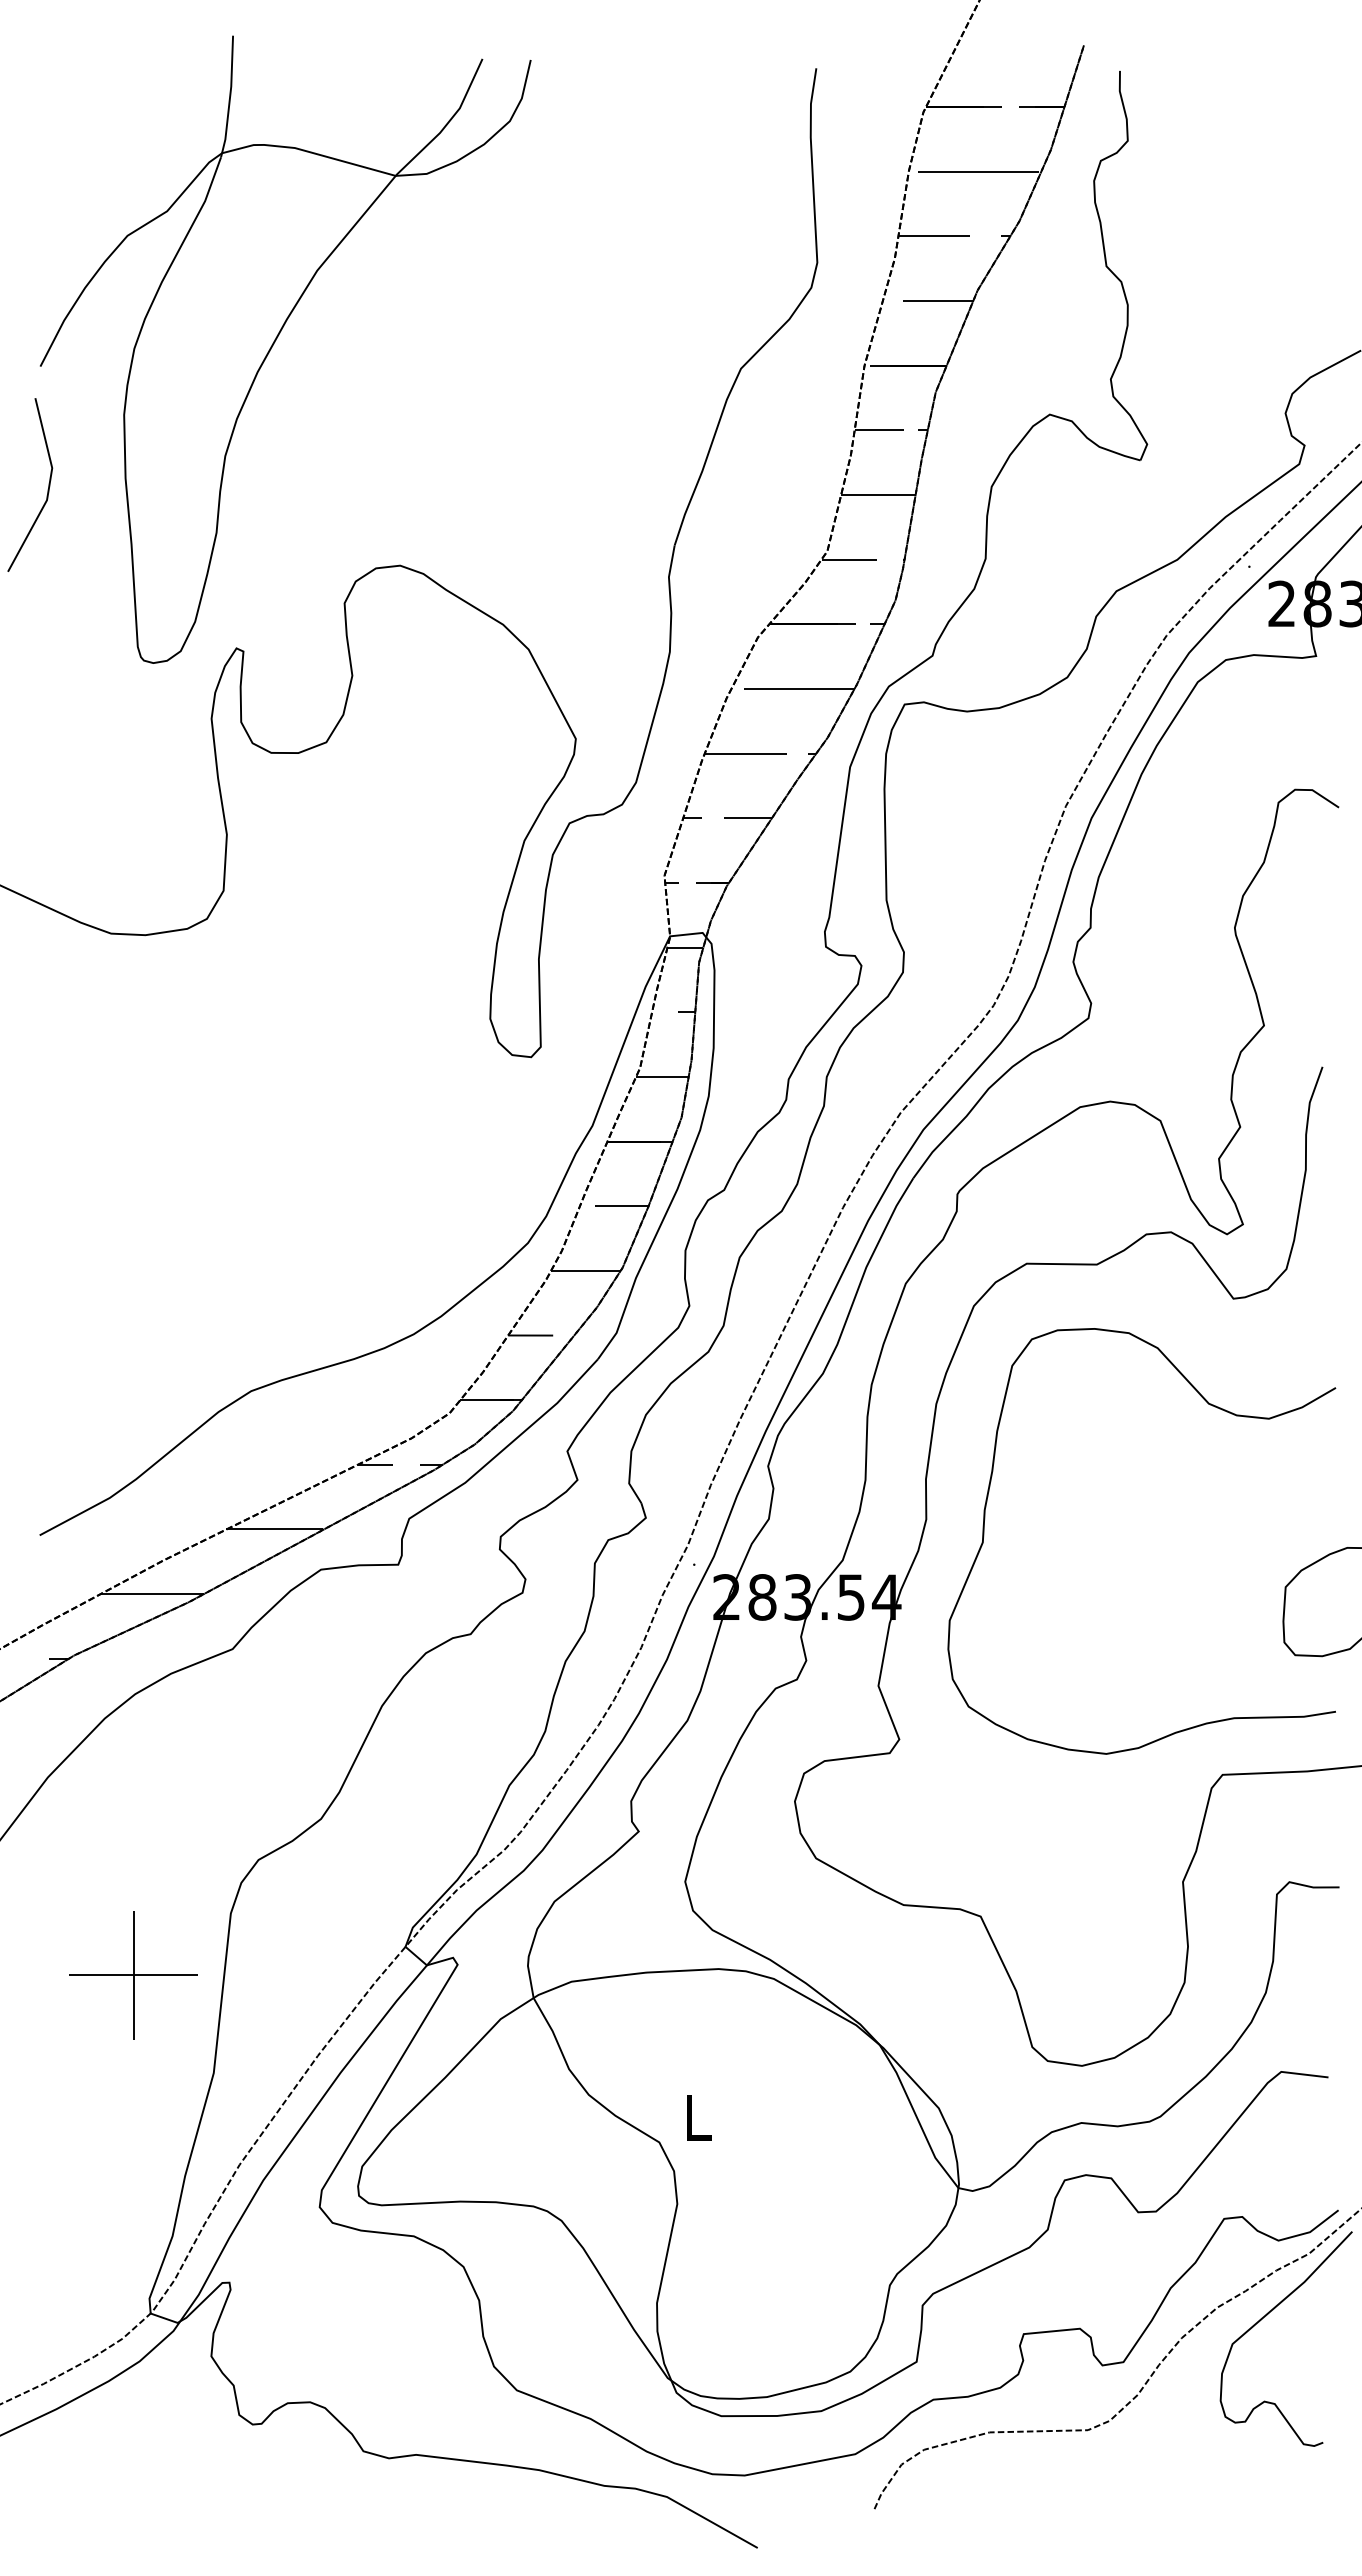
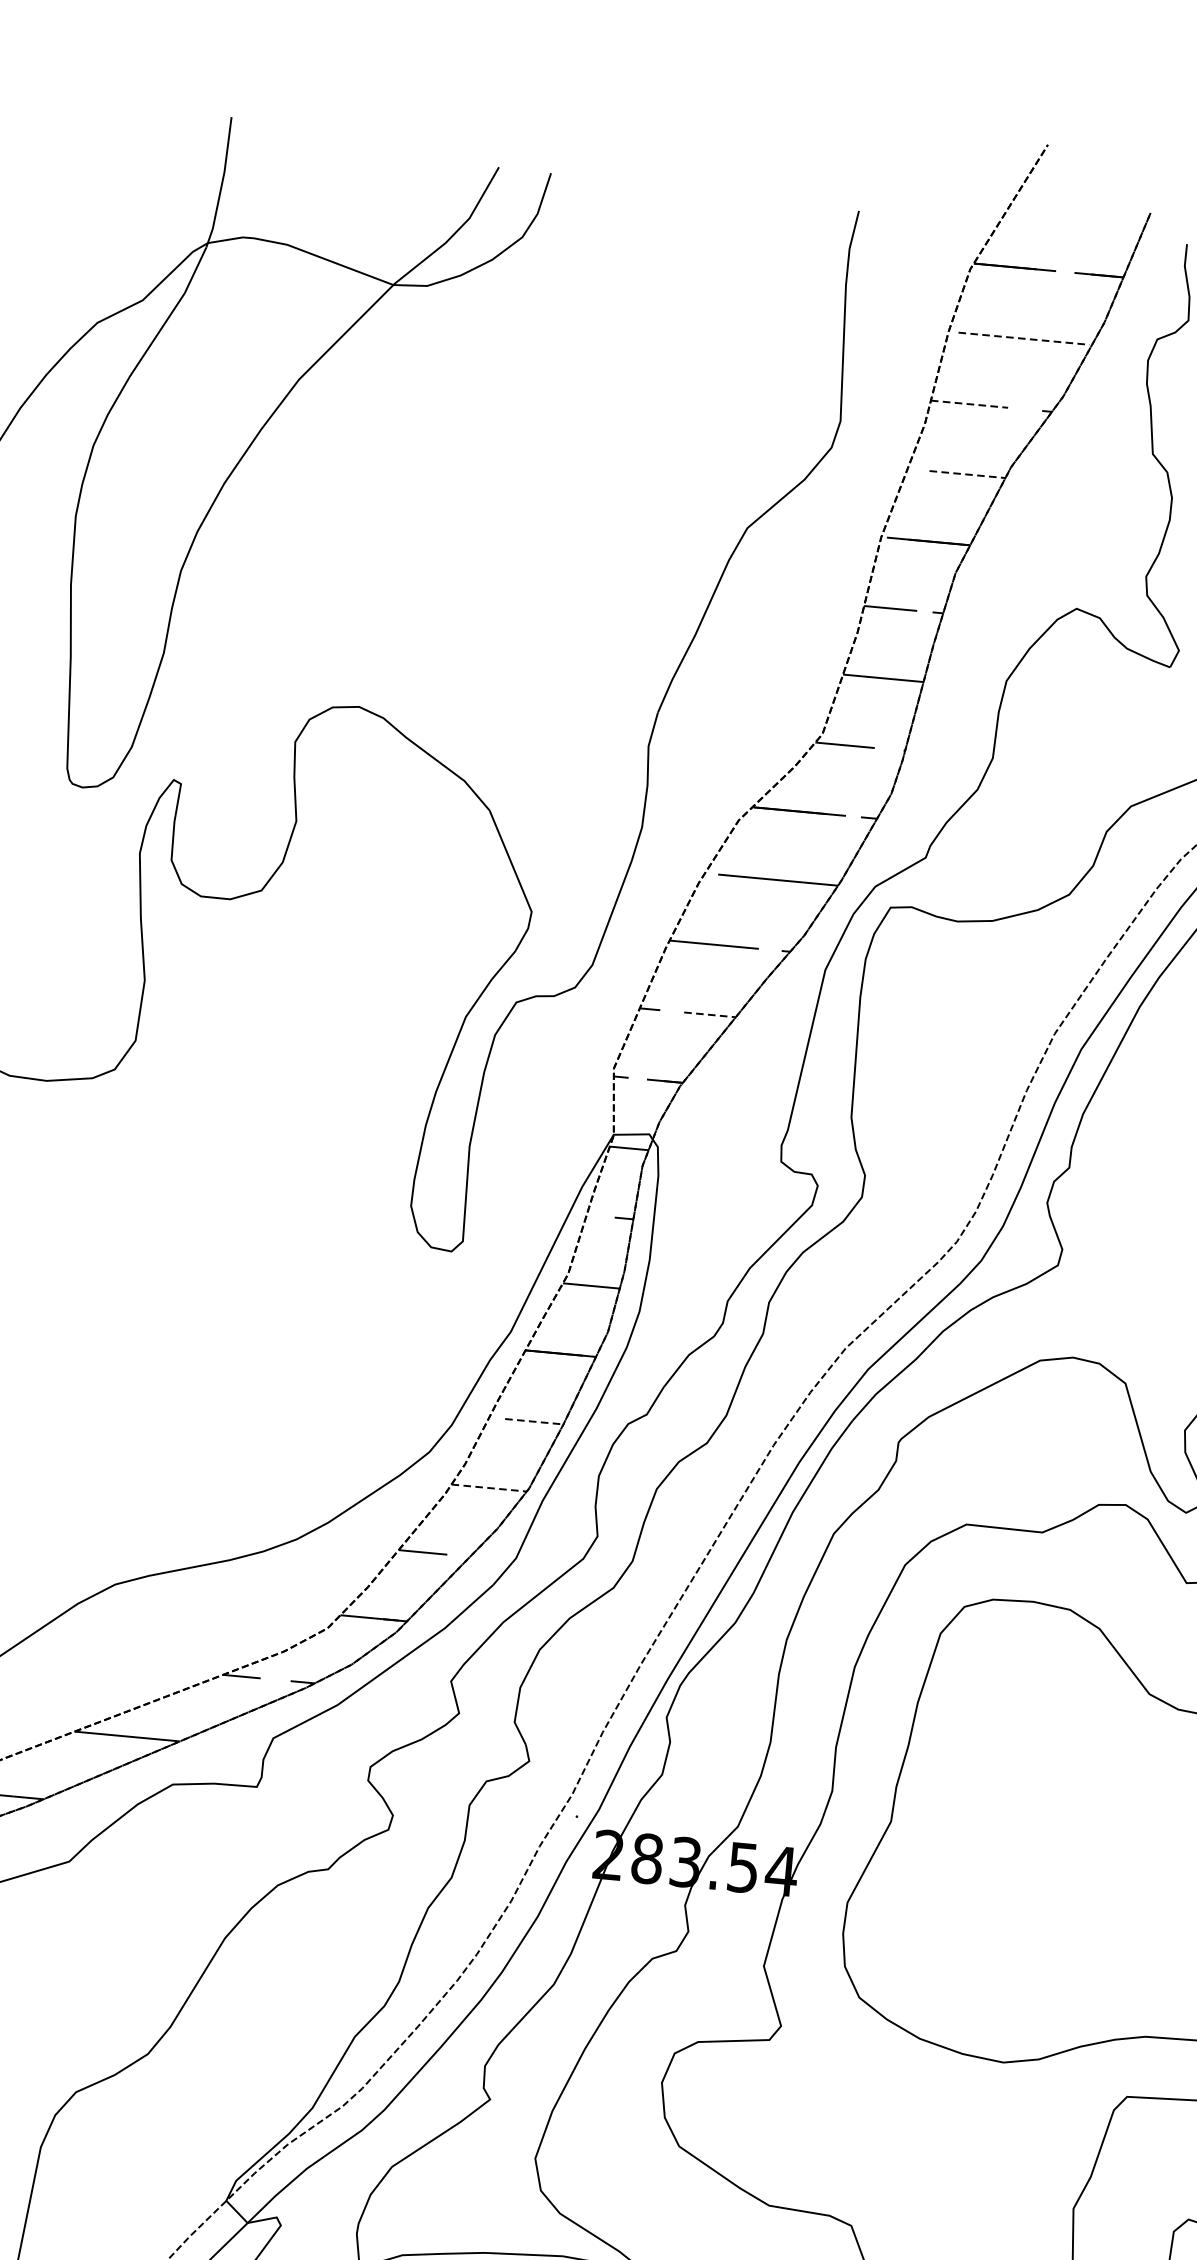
line: (978, 171) -> (1023, 338), solid -> dashed
line: (934, 236) -> (969, 404), solid -> dashed
line: (938, 300) -> (967, 474), solid -> dashed
line: (748, 818) -> (710, 1015), solid -> dashed
line: (621, 1206) -> (534, 1422), solid -> dashed
line: (585, 1270) -> (488, 1487), solid -> dashed

